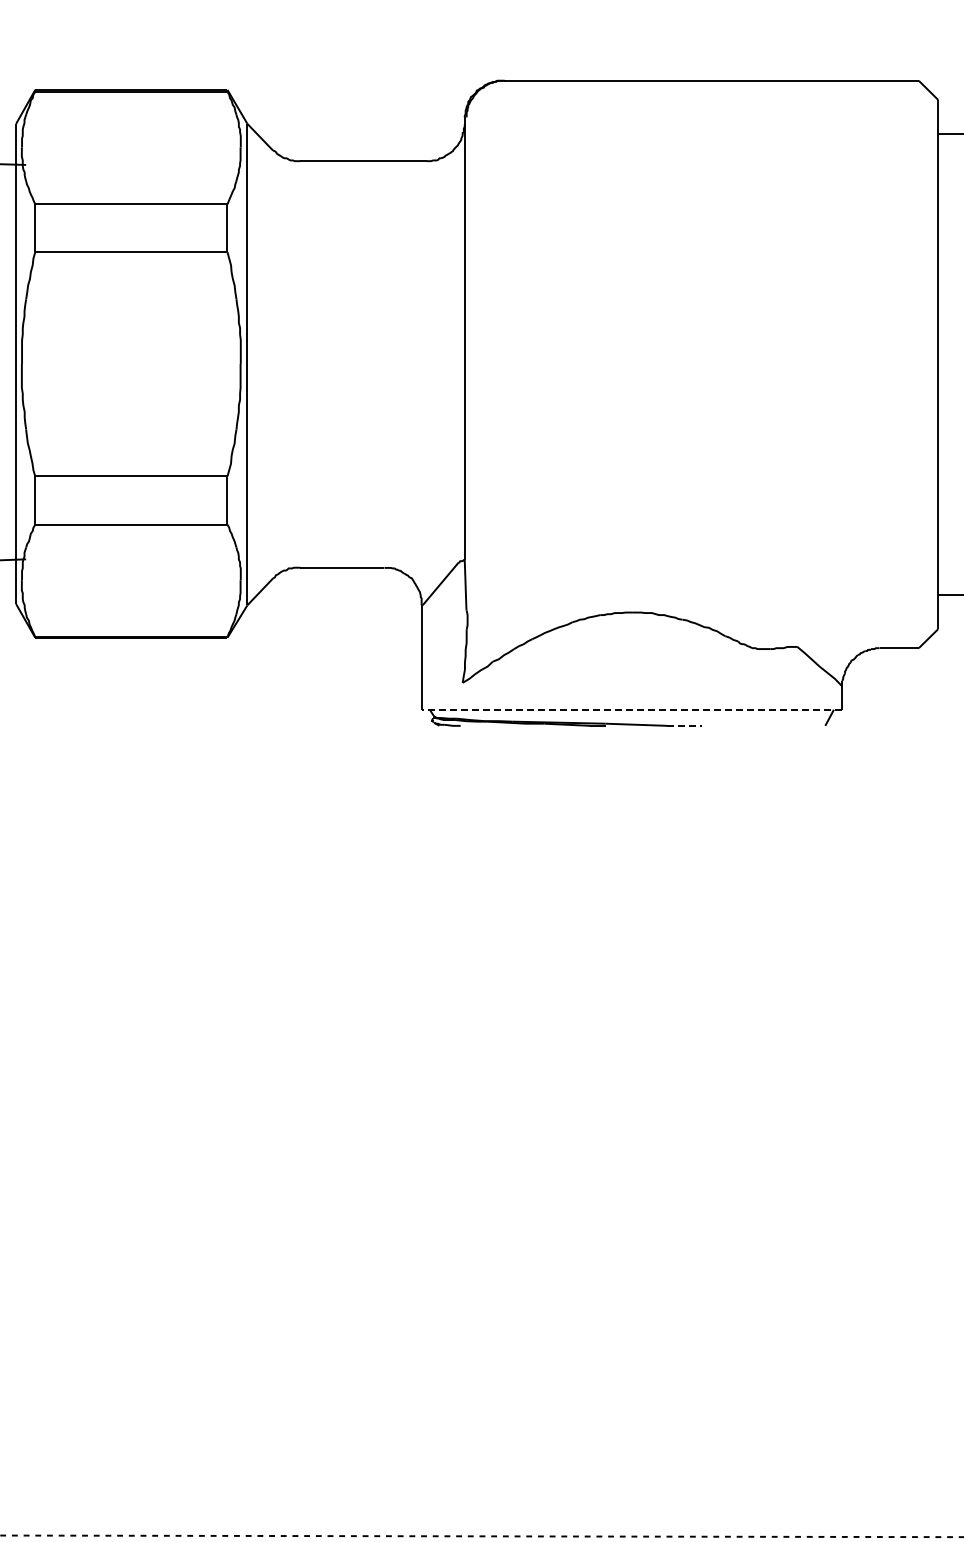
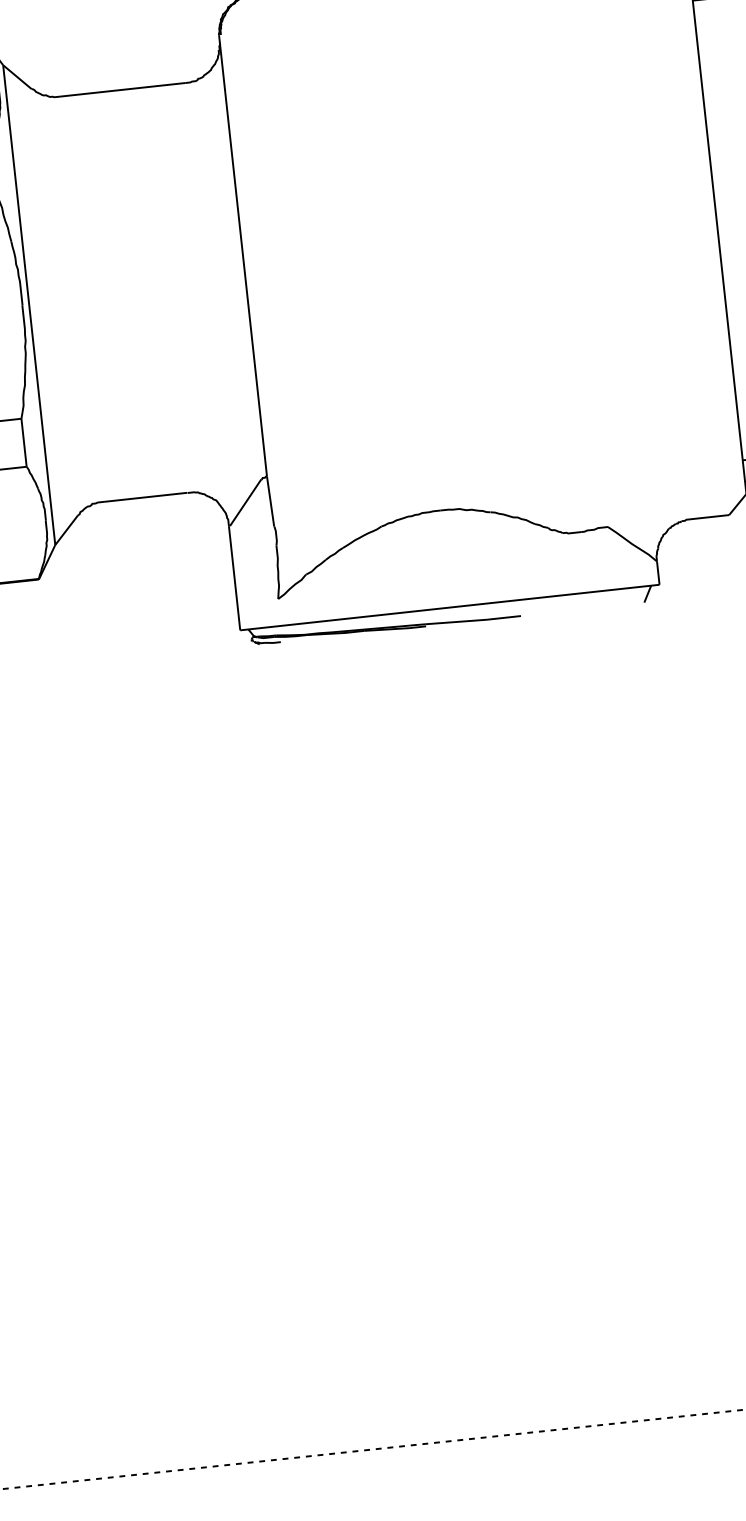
line: (631, 709) -> (449, 607), dashed -> solid
line: (684, 725) -> (503, 617), dashed -> solid

